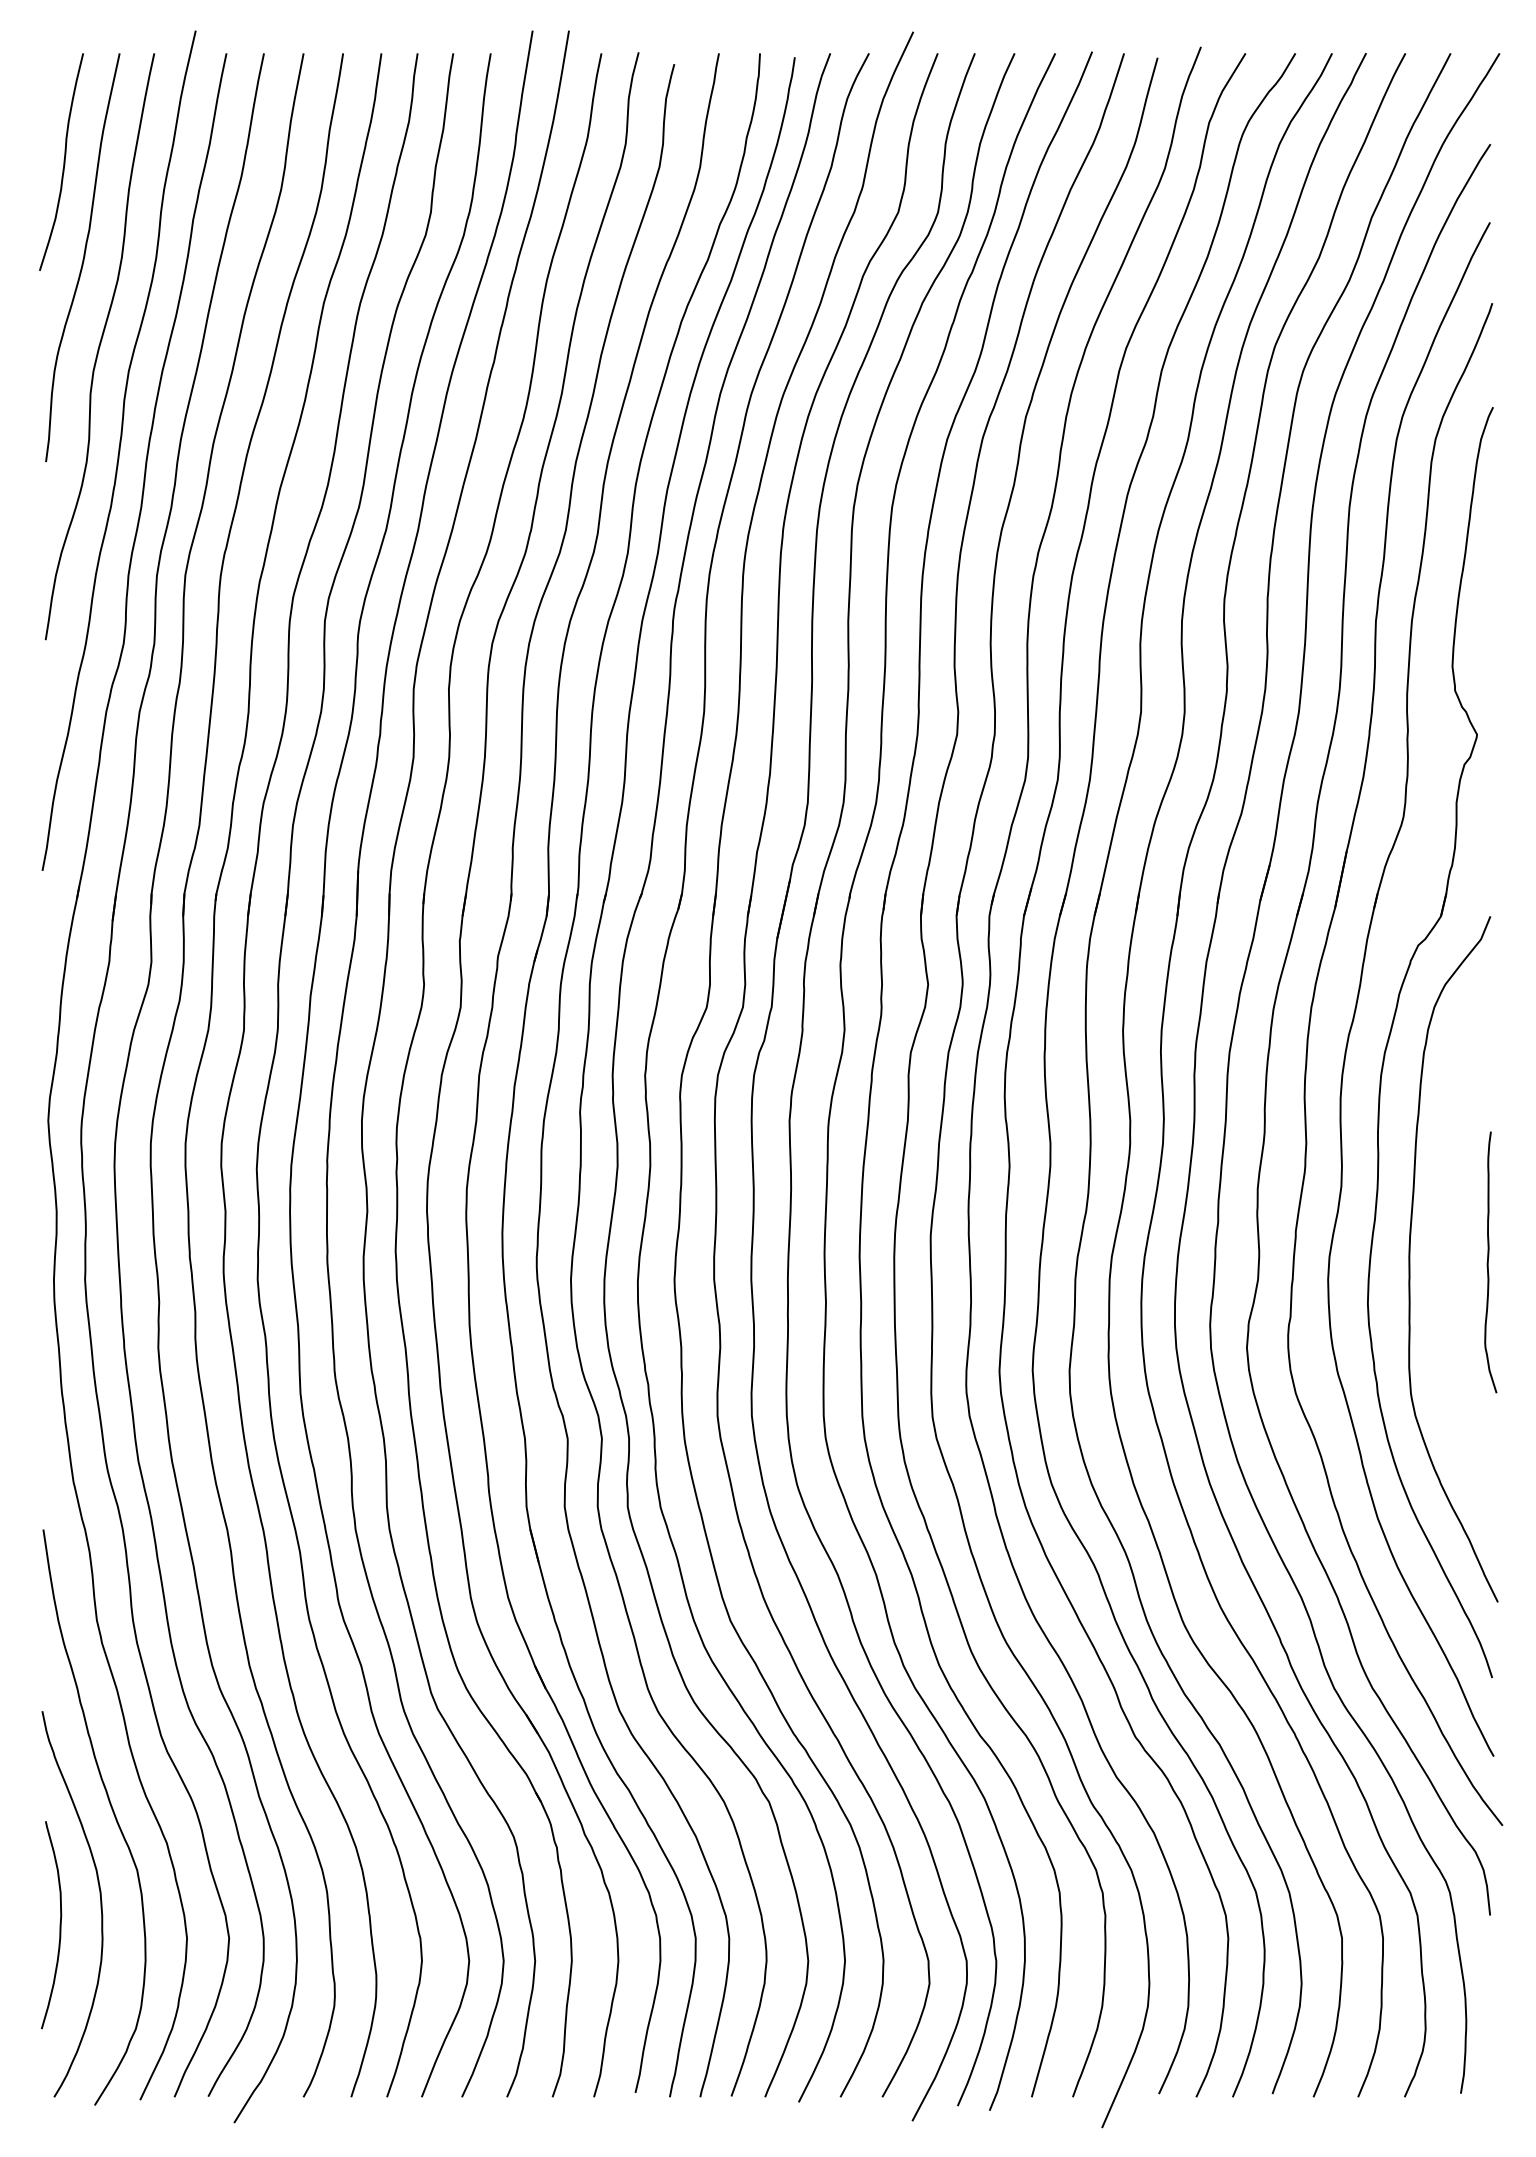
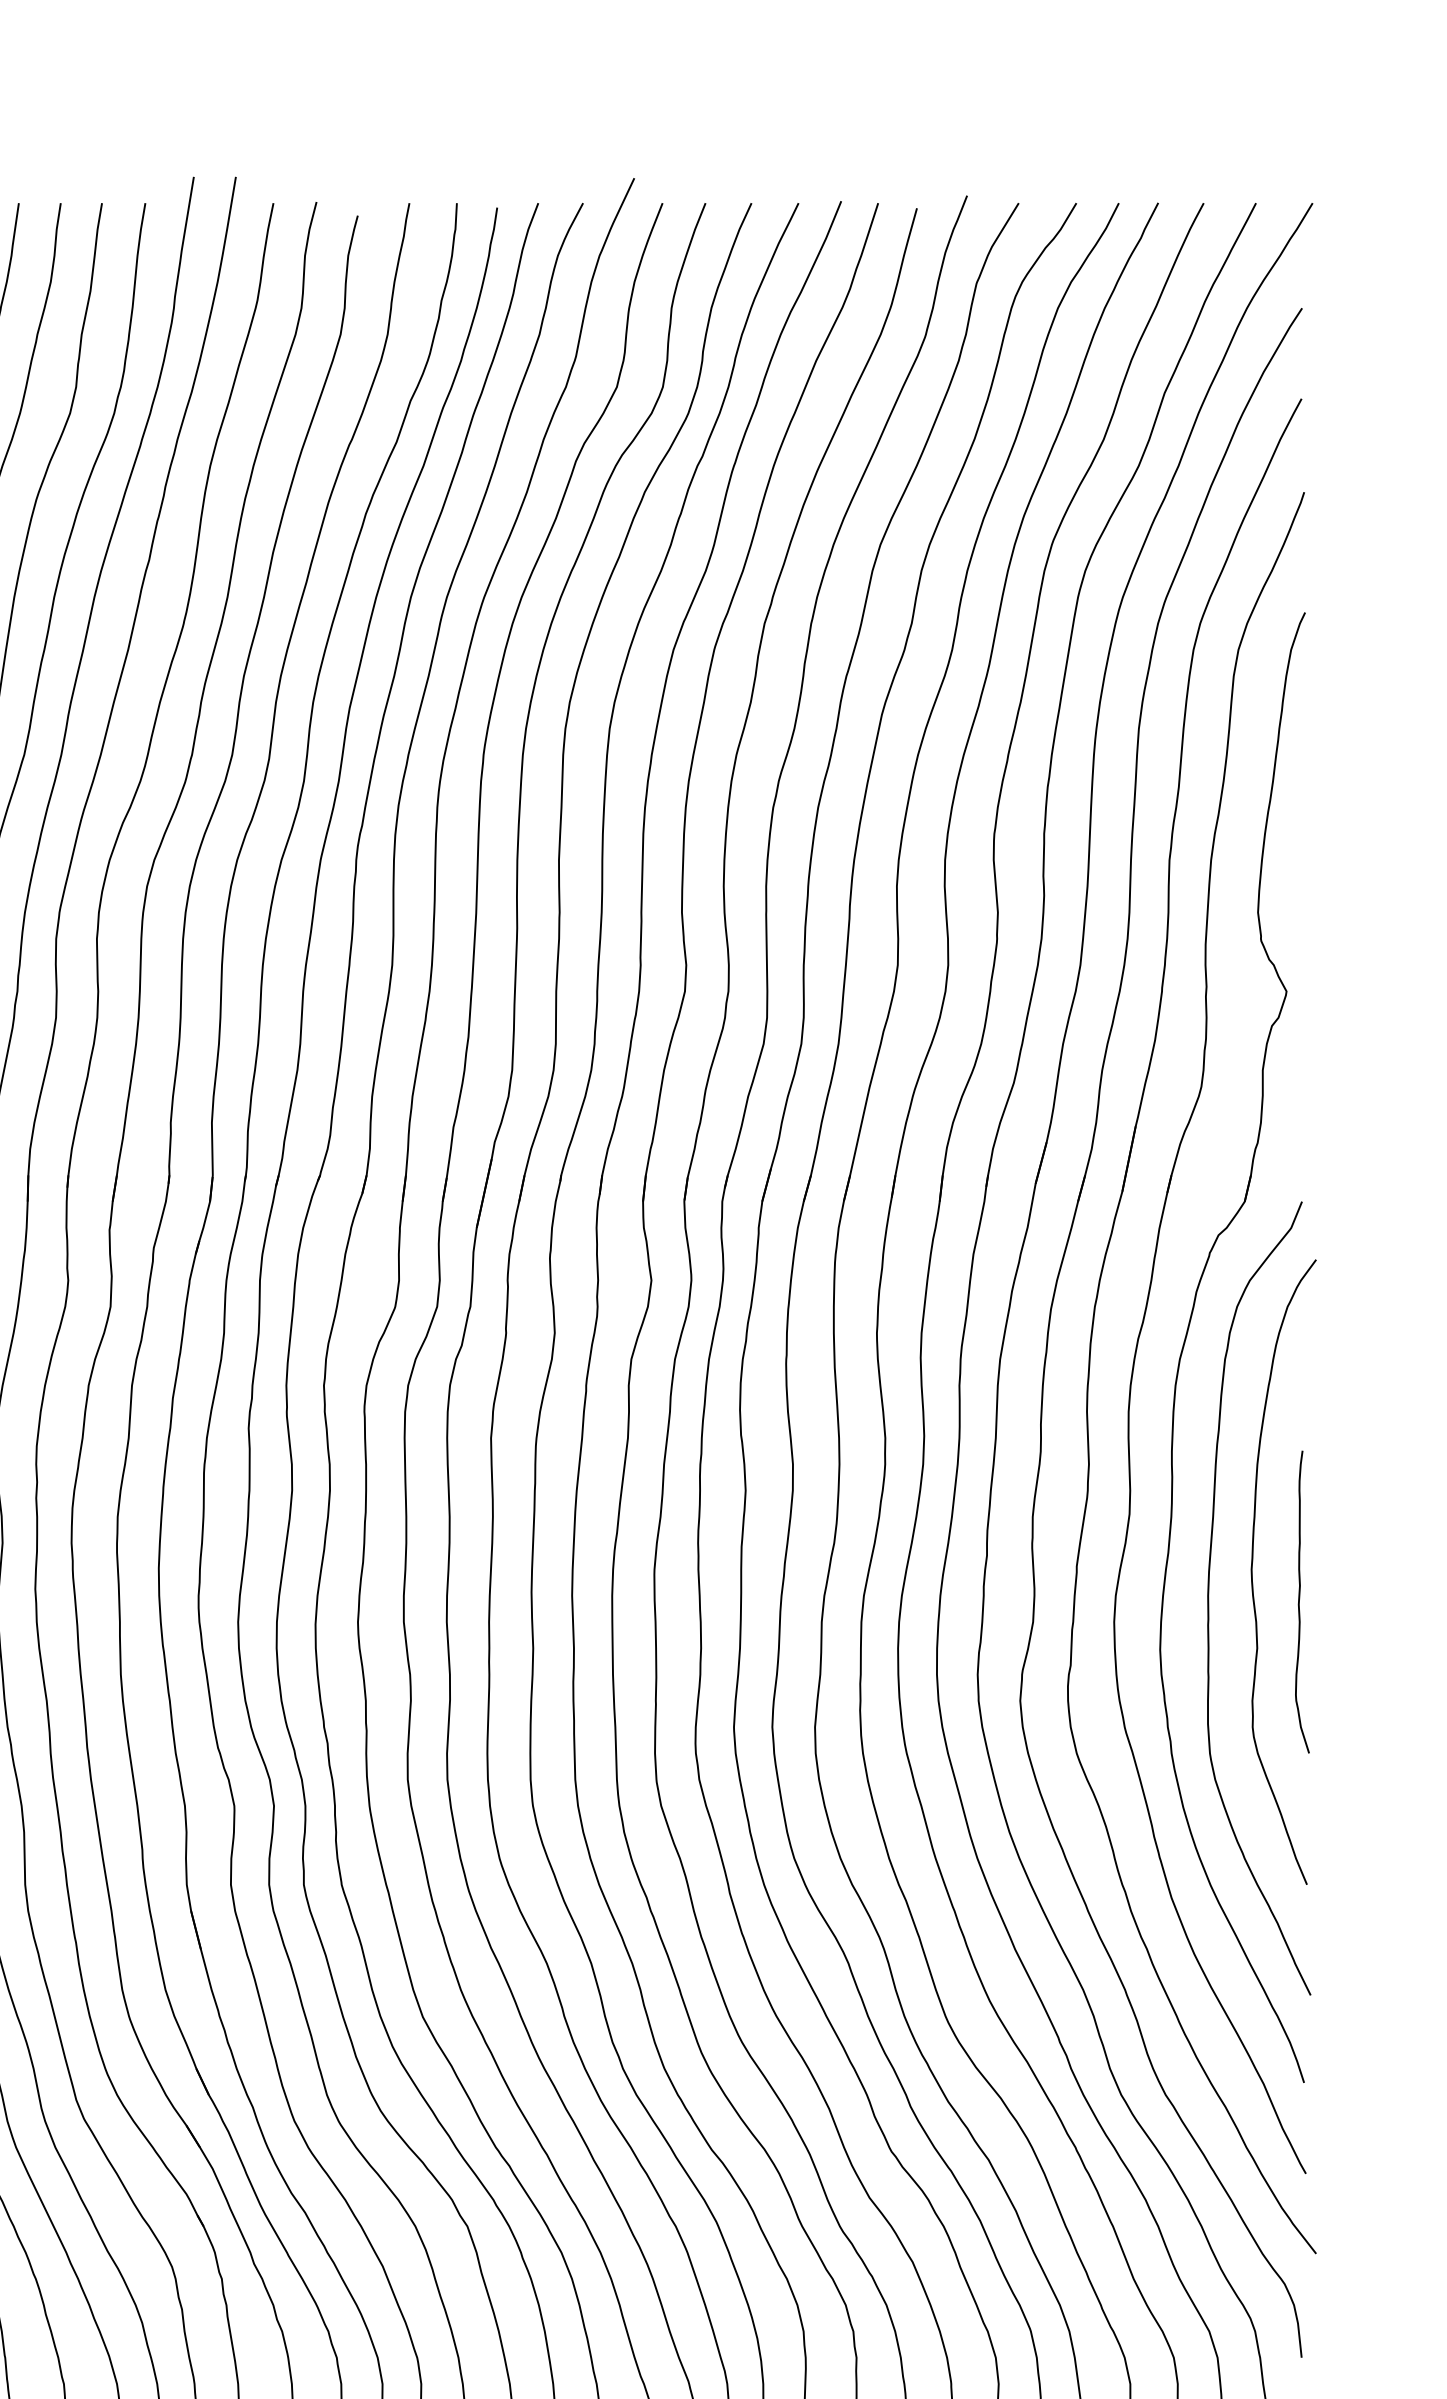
curve: (1448, 1230) -> (1253, 1565), added

